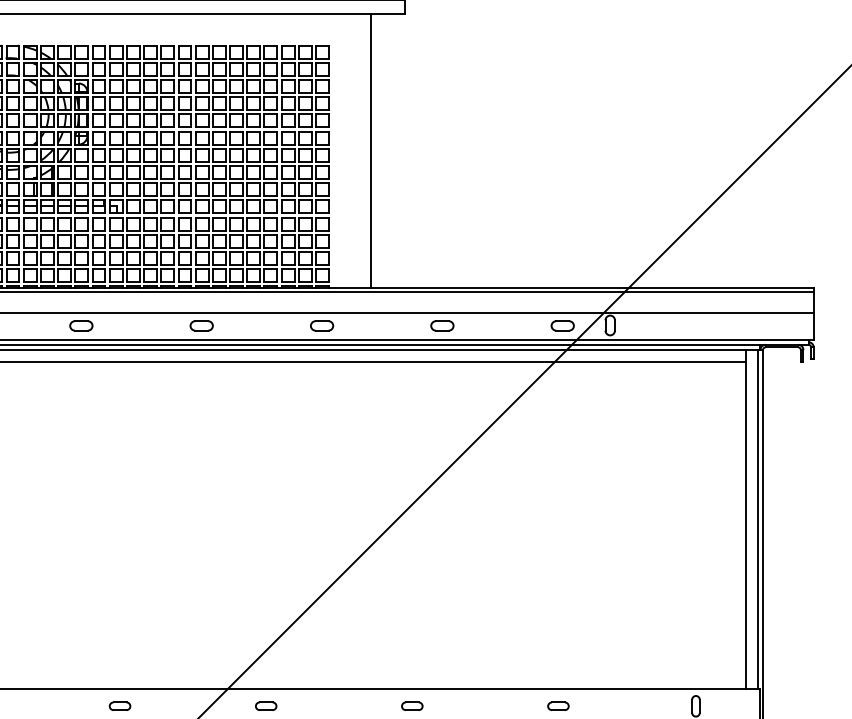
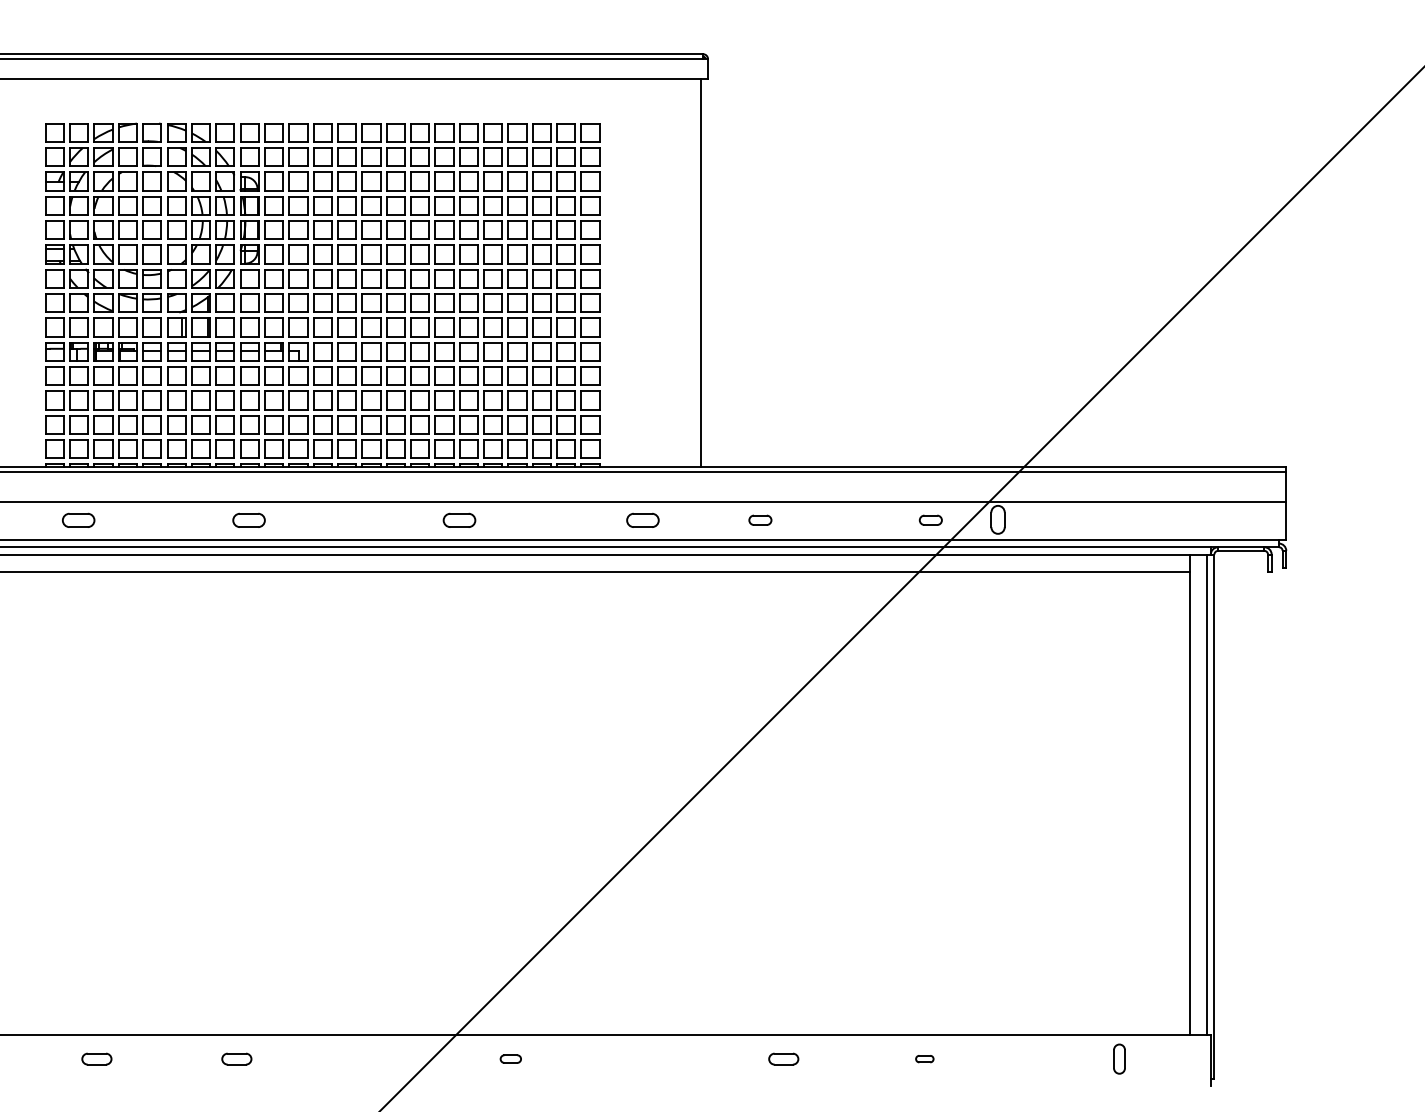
line: (371, 150) -> (701, 272), moved
part: (201, 325) -> (459, 519), moved
part: (321, 325) -> (642, 519), moved
part: (442, 325) -> (760, 519), size x0.7
part: (562, 325) -> (930, 519), size x0.7
part: (119, 705) -> (236, 1058), moved
part: (265, 705) -> (510, 1058), size x0.7
part: (412, 705) -> (783, 1058), moved
part: (558, 705) -> (924, 1058), size x0.6

